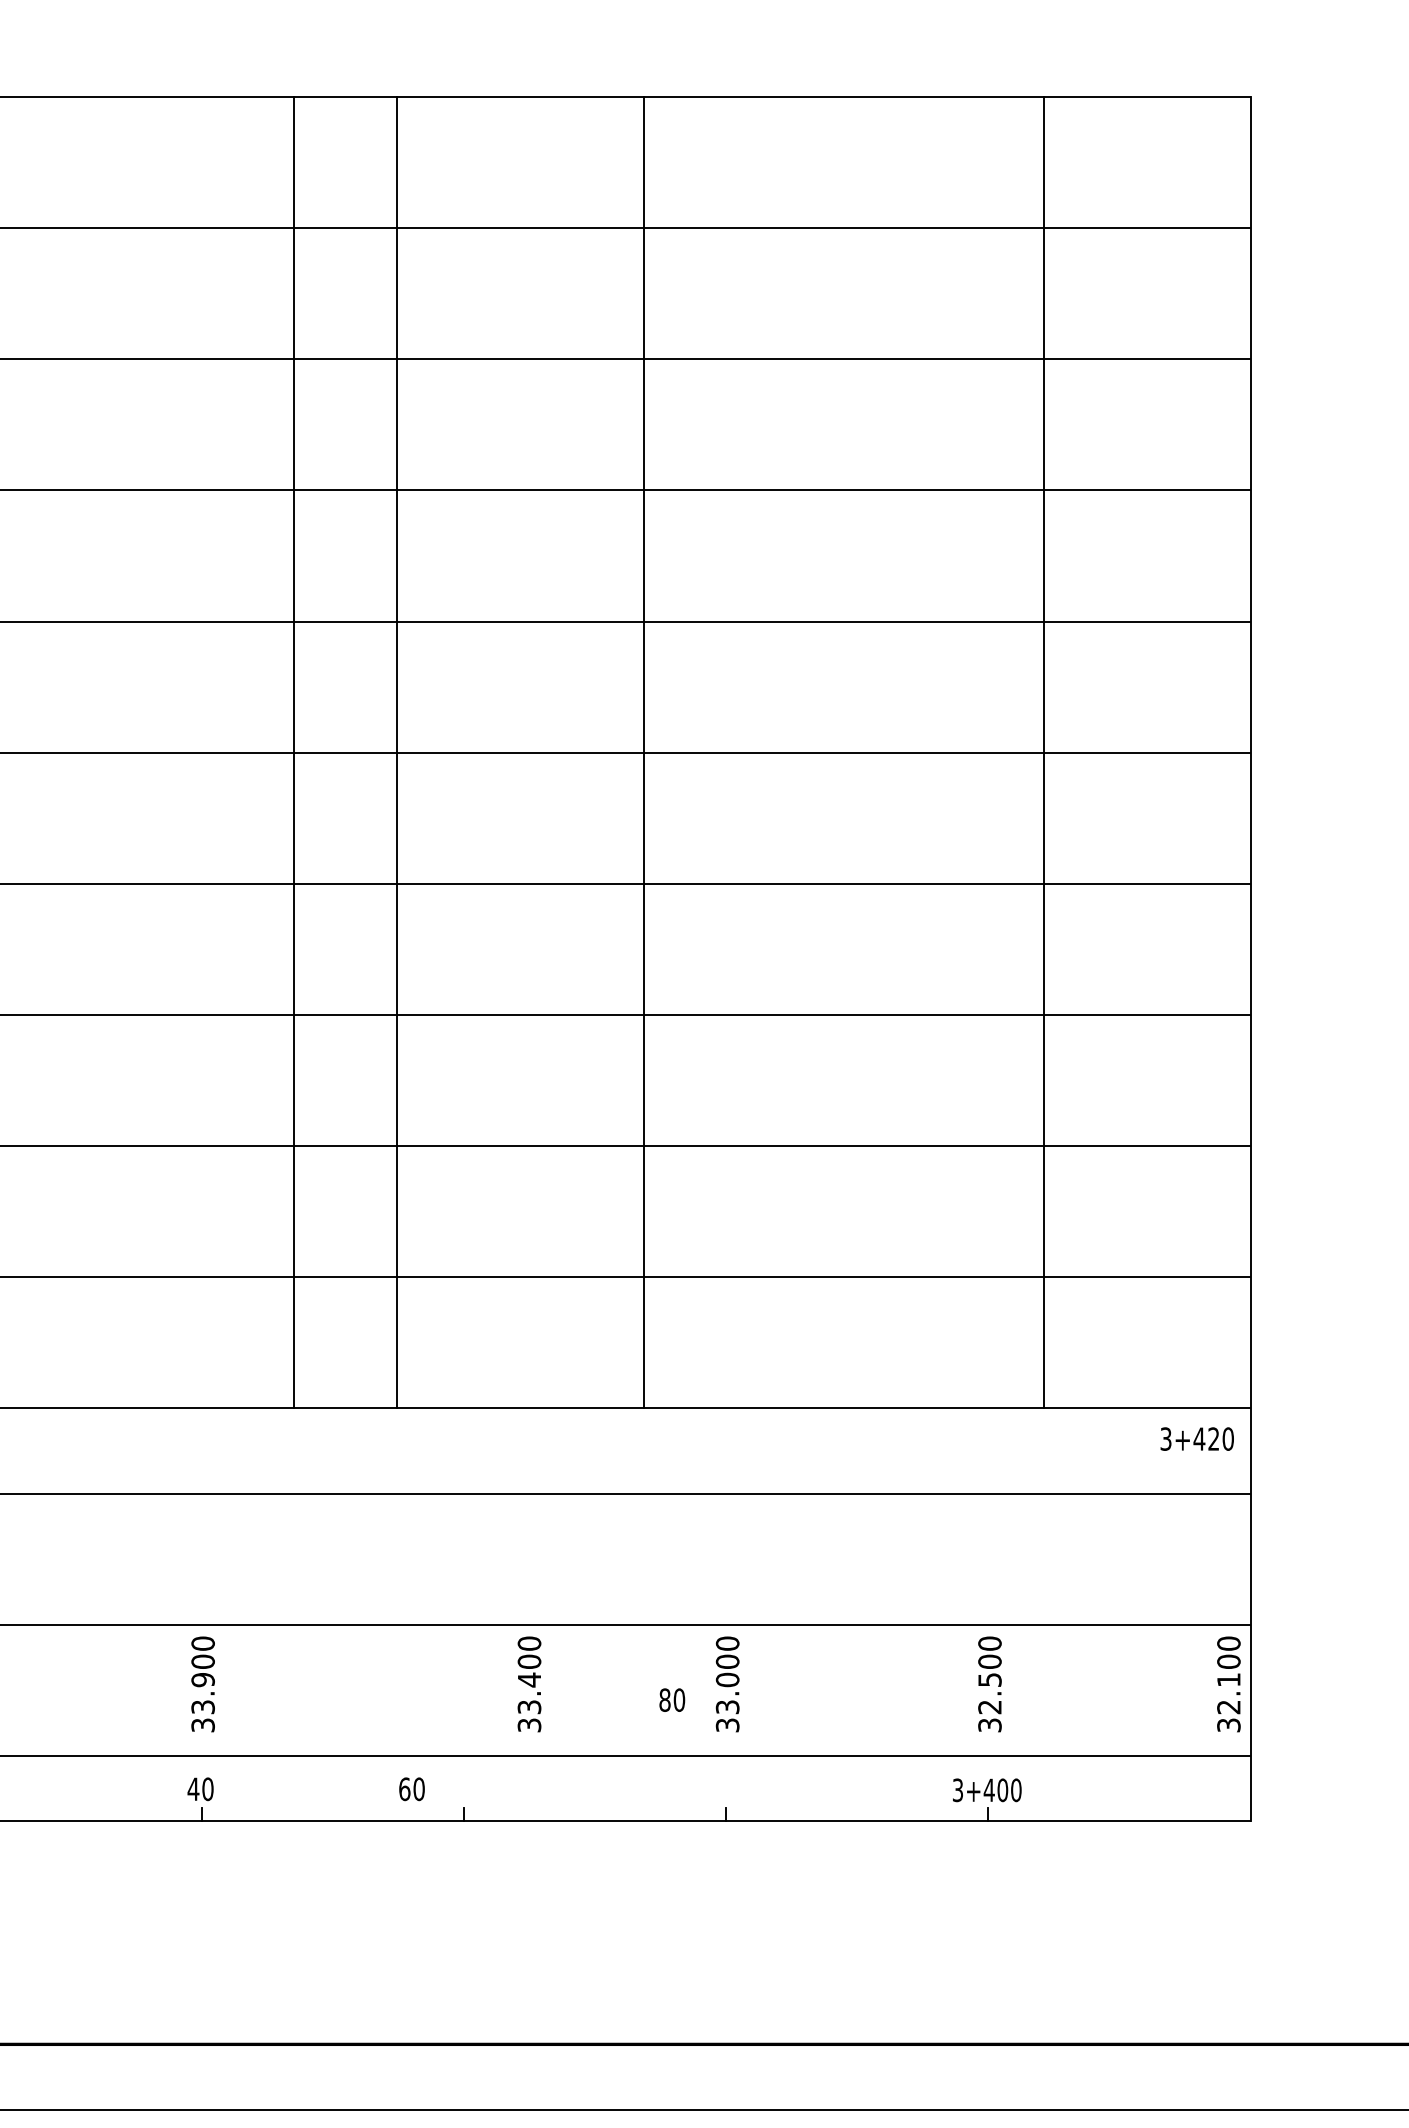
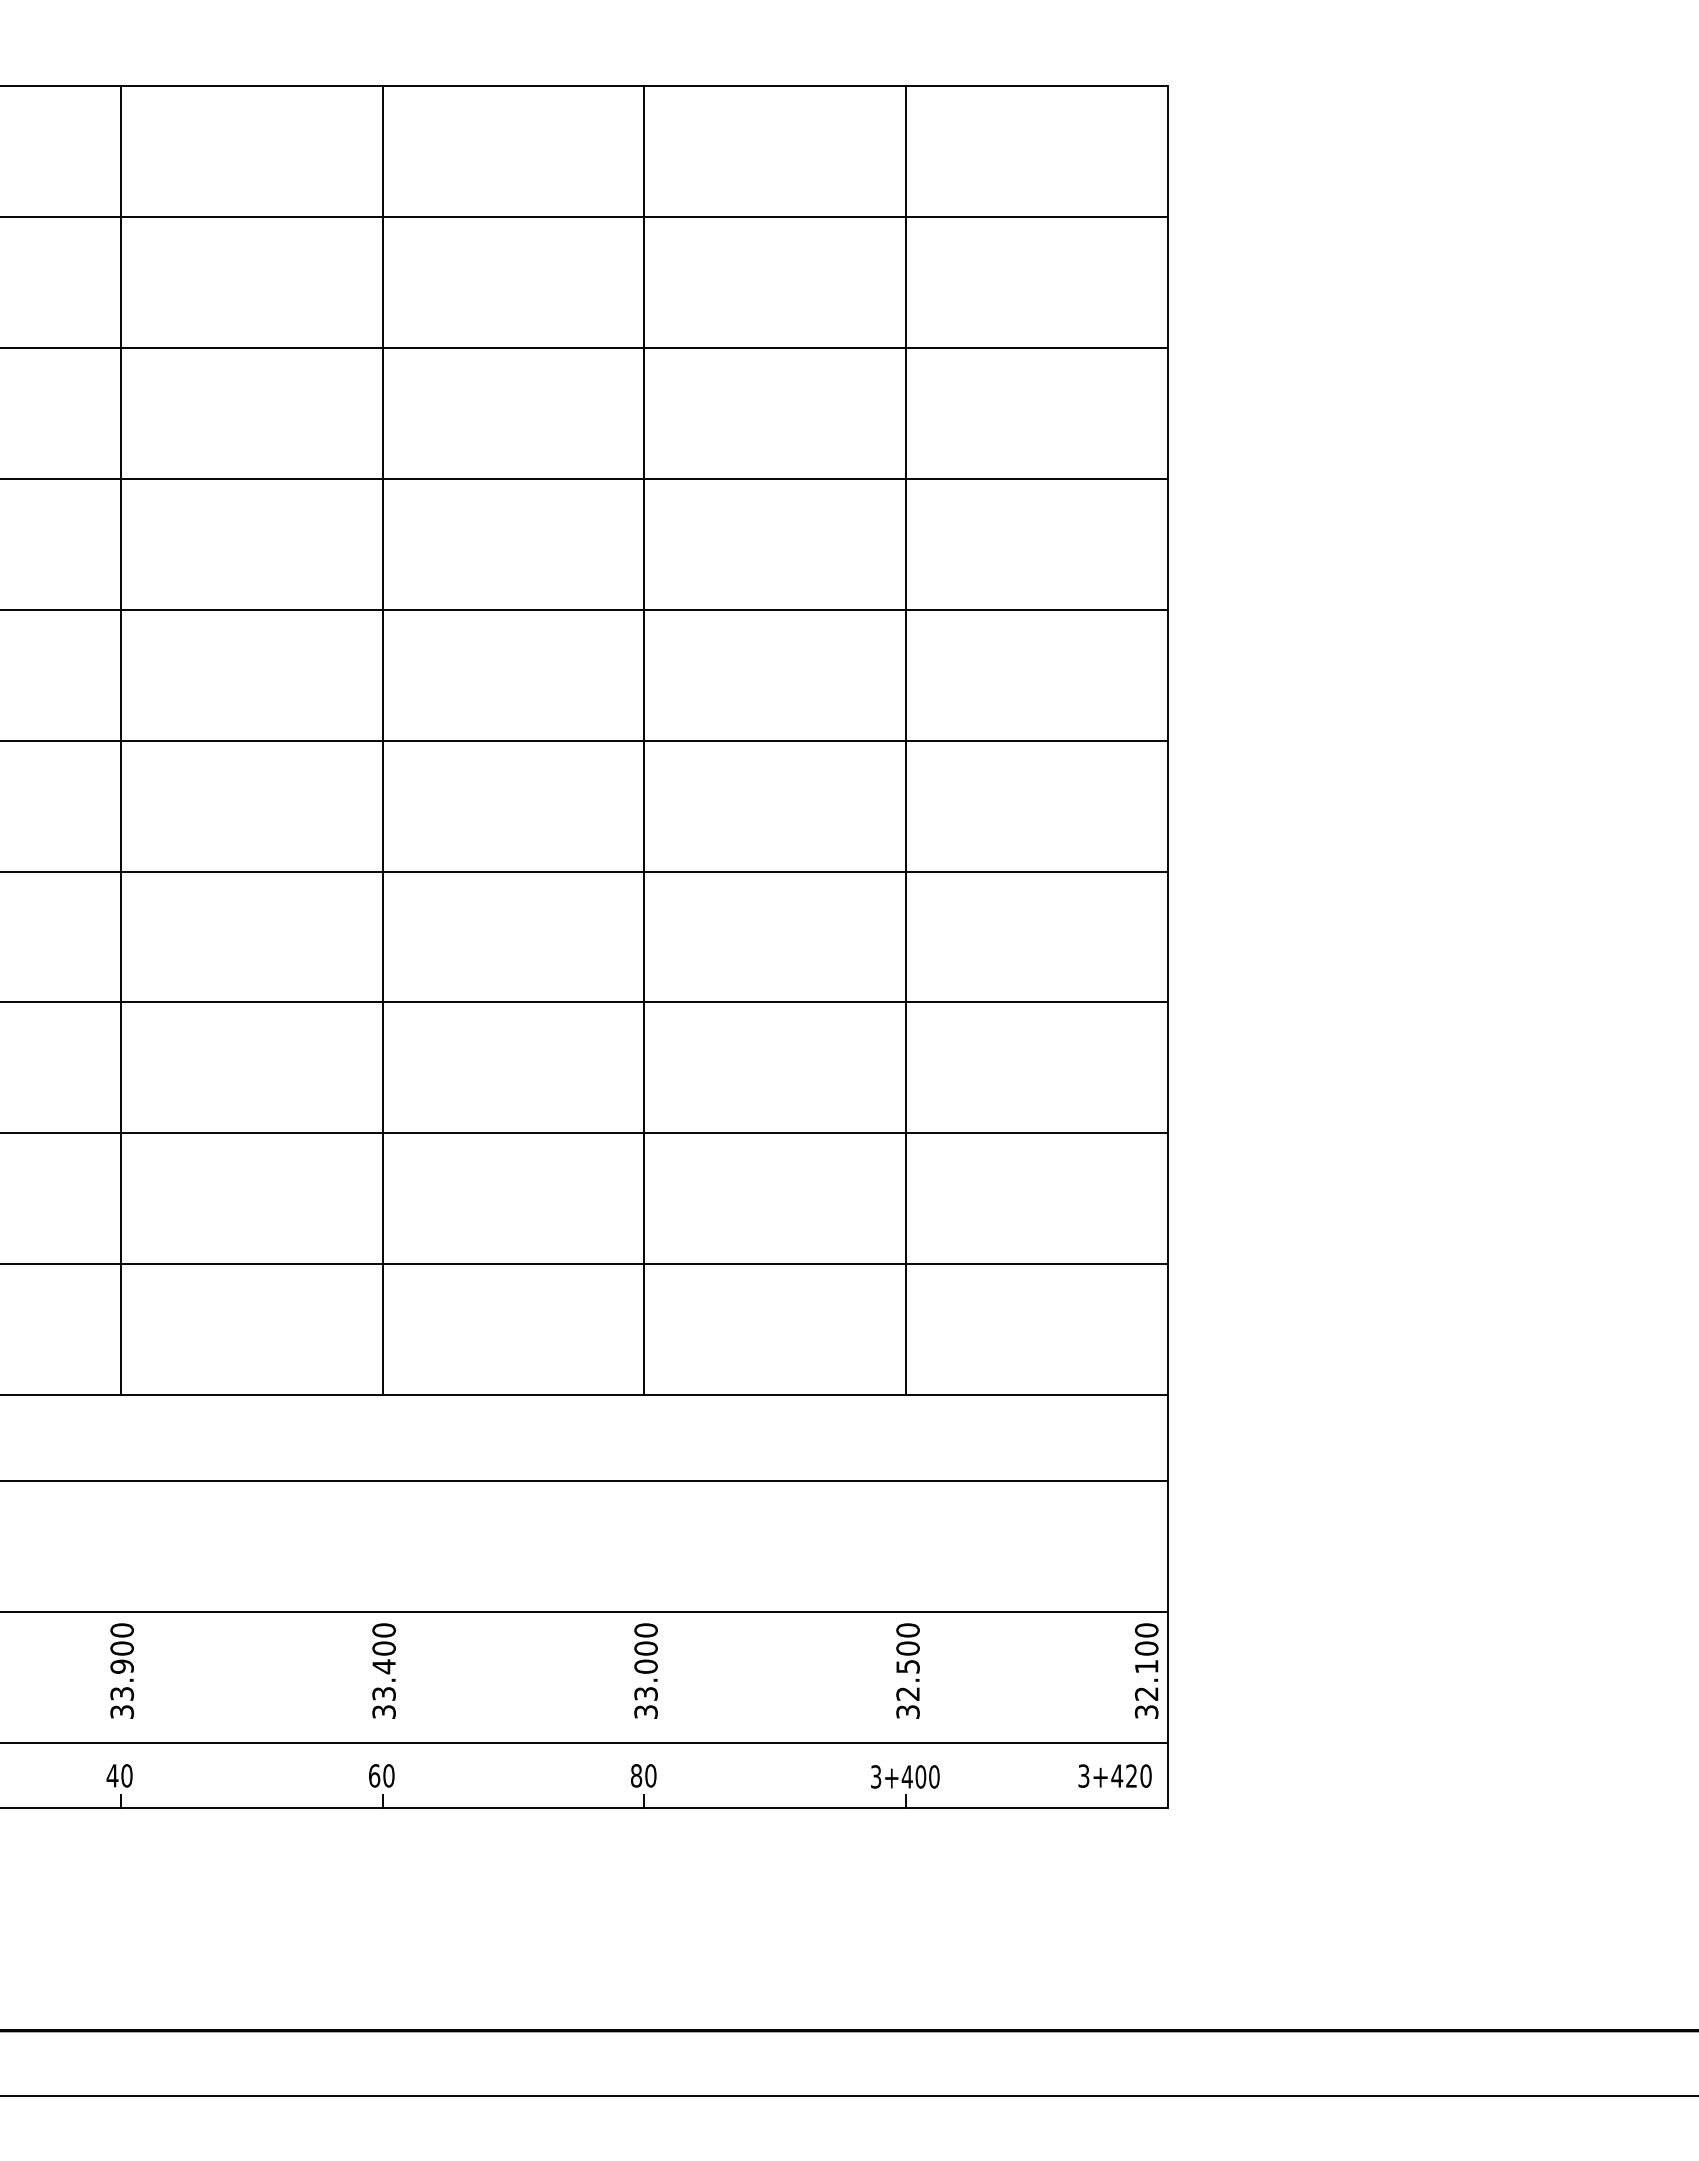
line: (293, 752) -> (120, 740), moved
line: (396, 752) -> (382, 740), moved
line: (644, 752) -> (644, 740), moved
line: (1044, 752) -> (906, 740), moved
text: (1196, 1438) -> (1114, 1775), moved
text: (528, 1683) -> (383, 1670), moved
text: (672, 1699) -> (643, 1775), moved
text: (411, 1788) -> (381, 1775), moved

